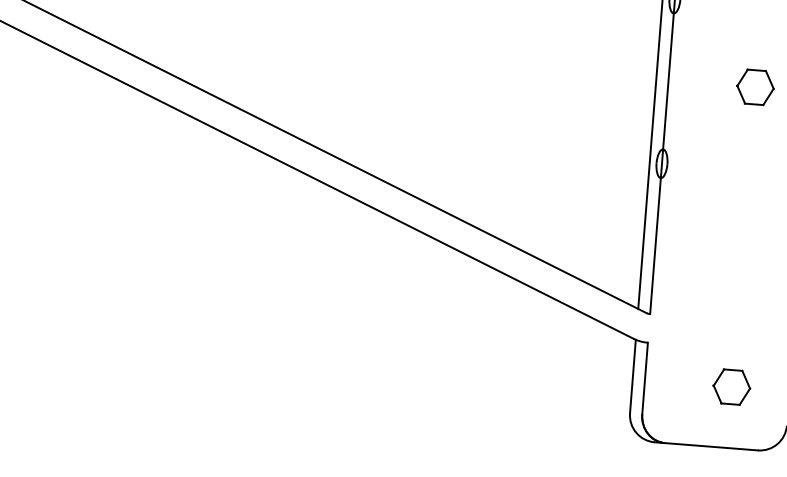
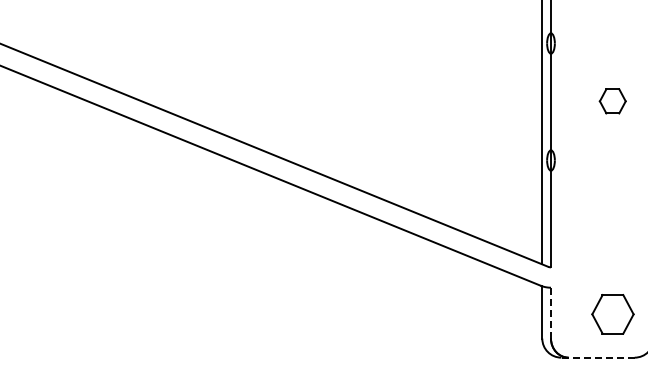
line: (644, 378) -> (550, 313), solid -> dashed
part: (731, 387) -> (612, 314), size x1.6
line: (707, 446) -> (598, 357), solid -> dashed

